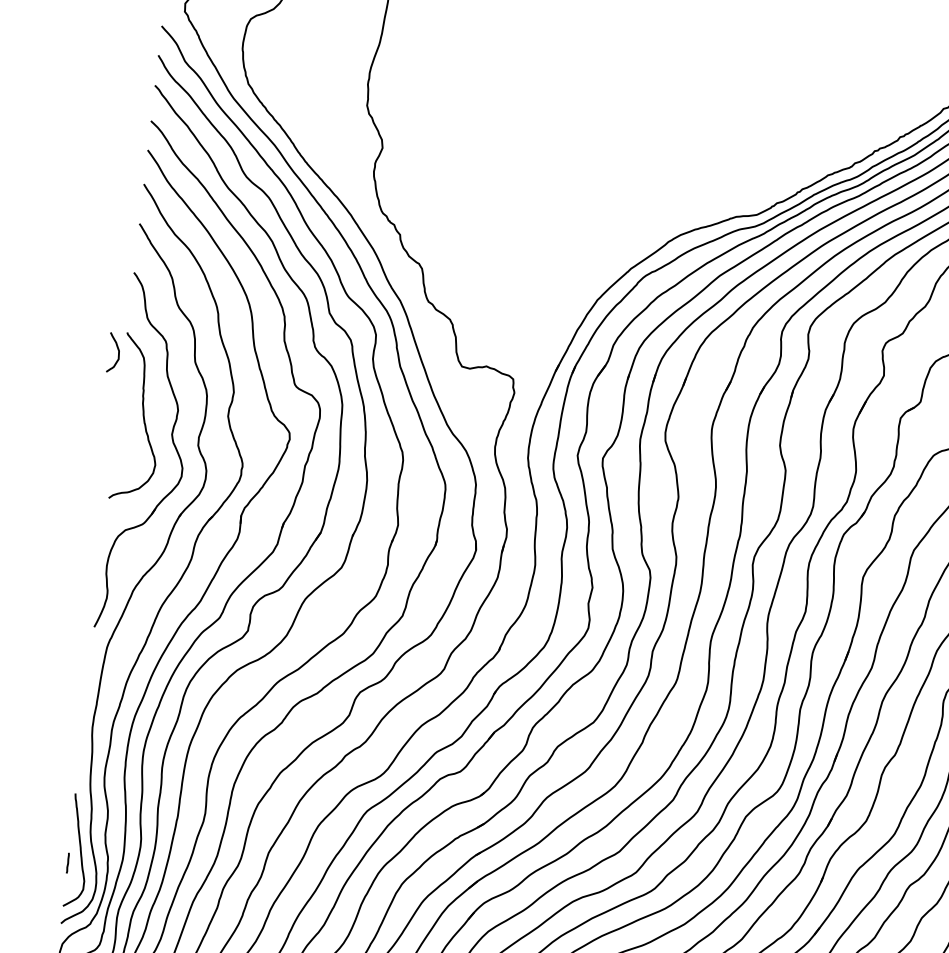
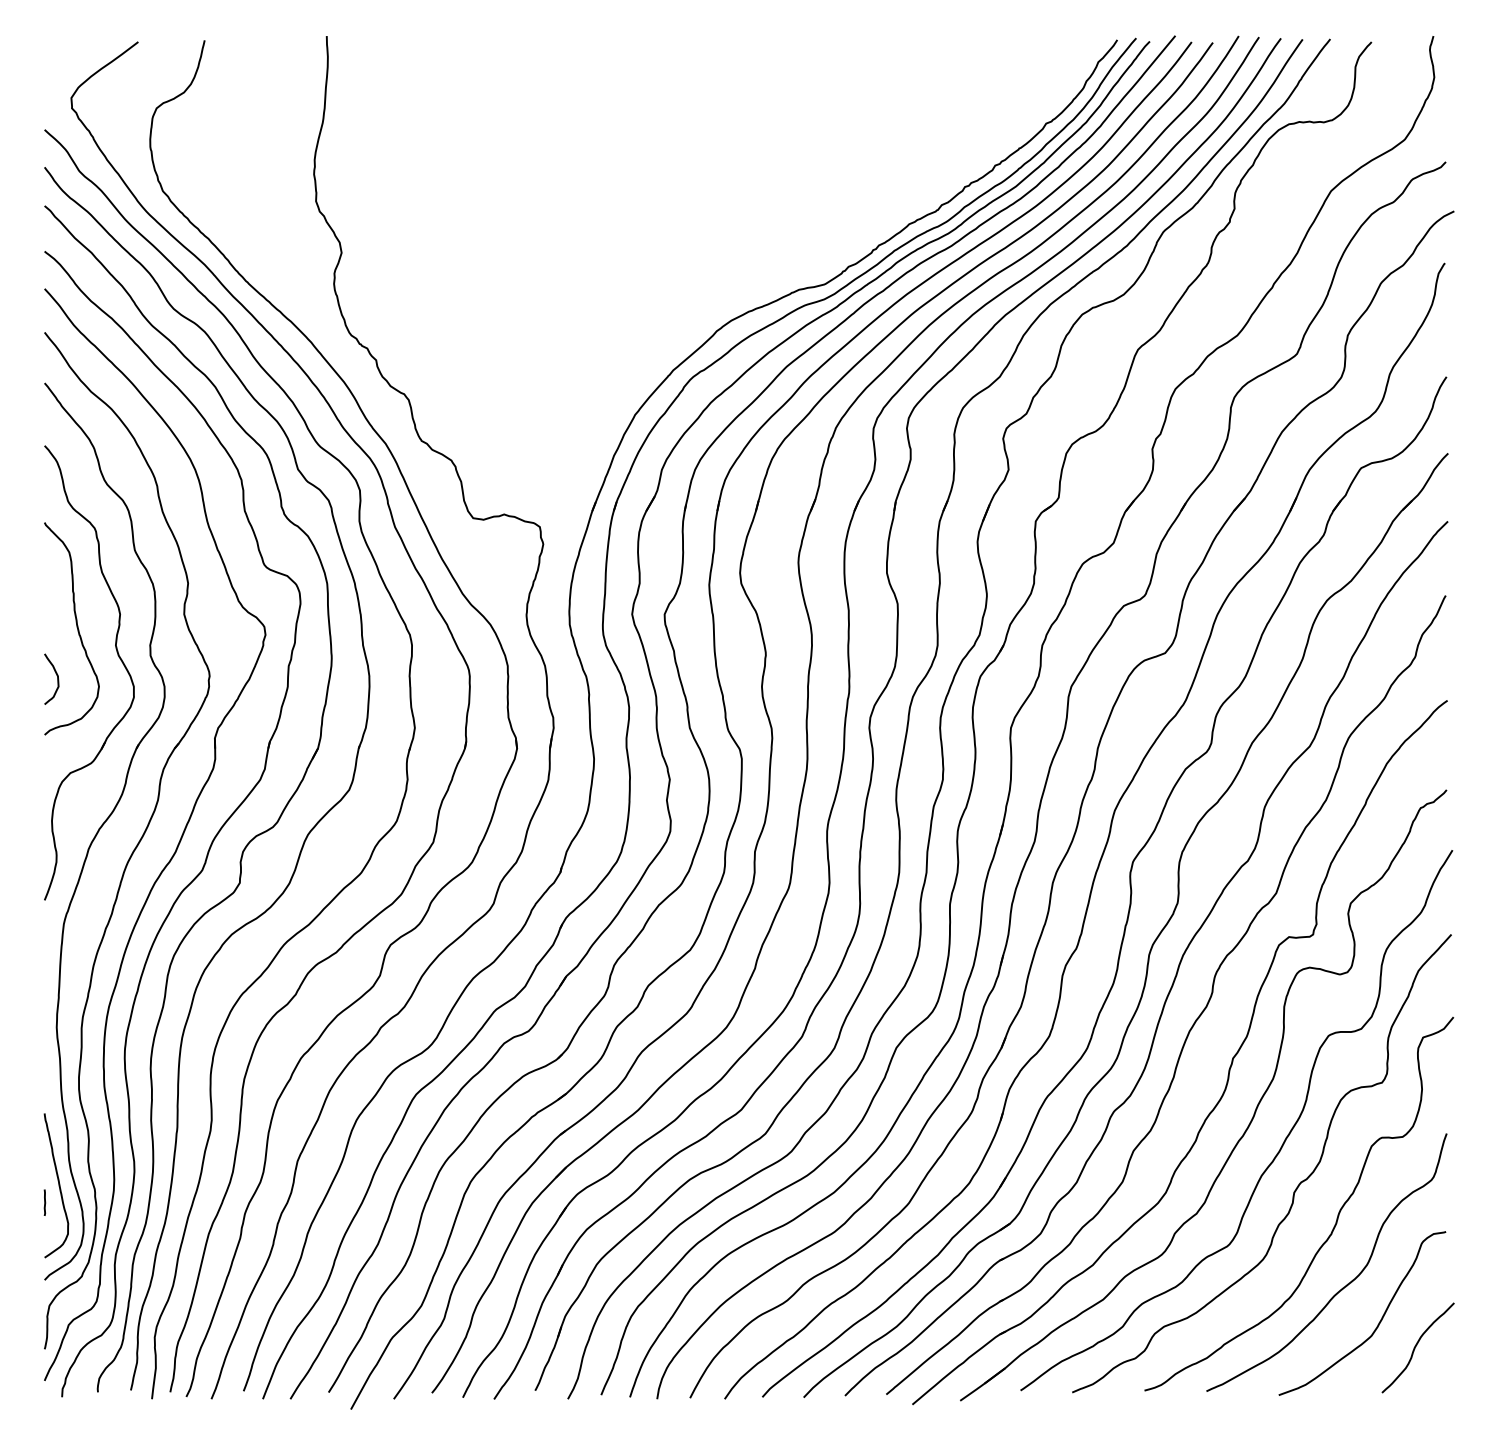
curve: (118, 350) -> (56, 675), moved

